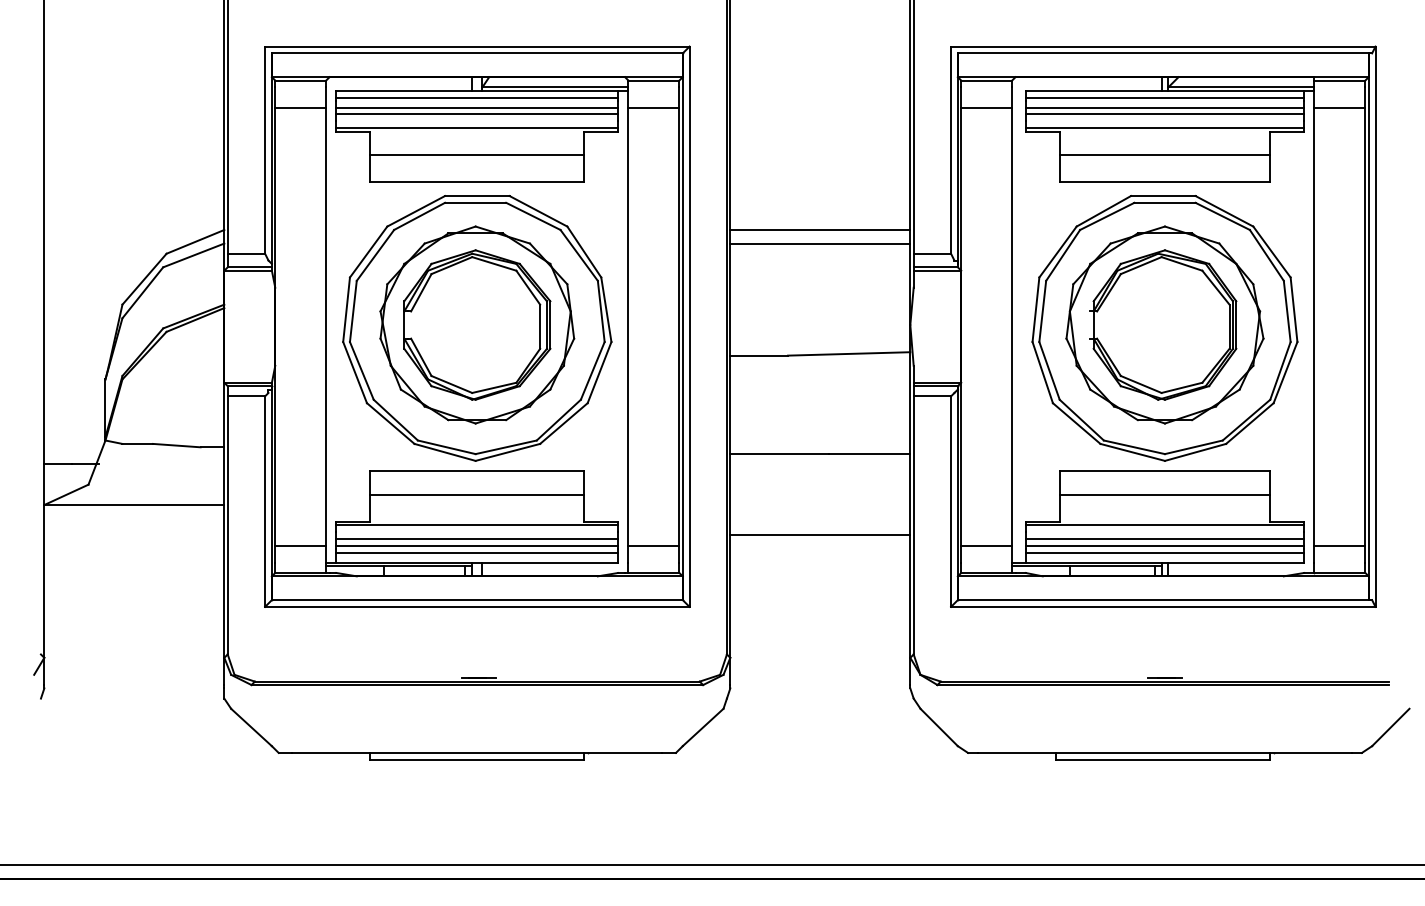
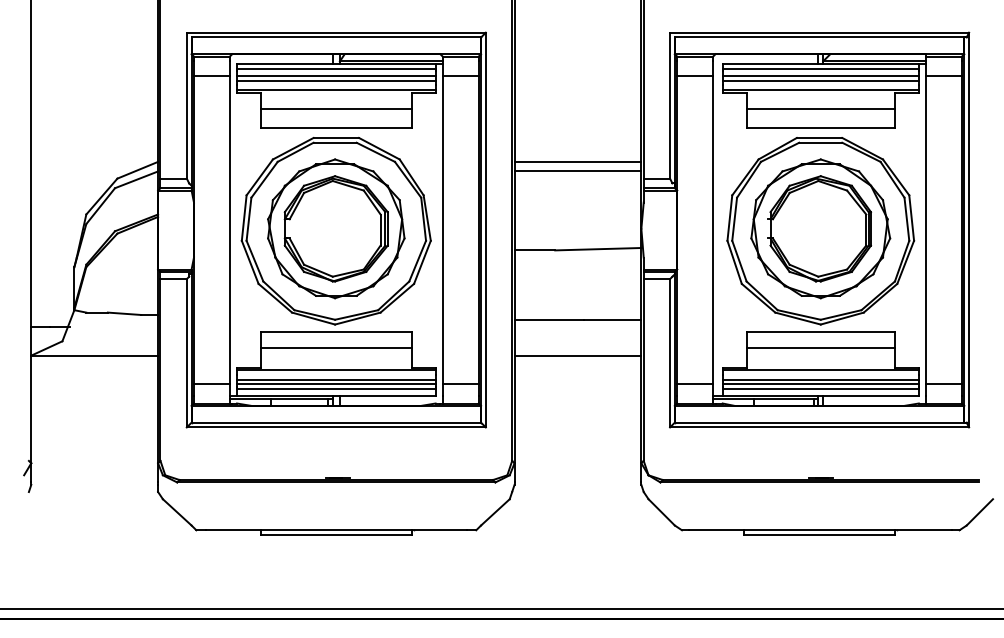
line: (819, 534) -> (577, 355), moved

